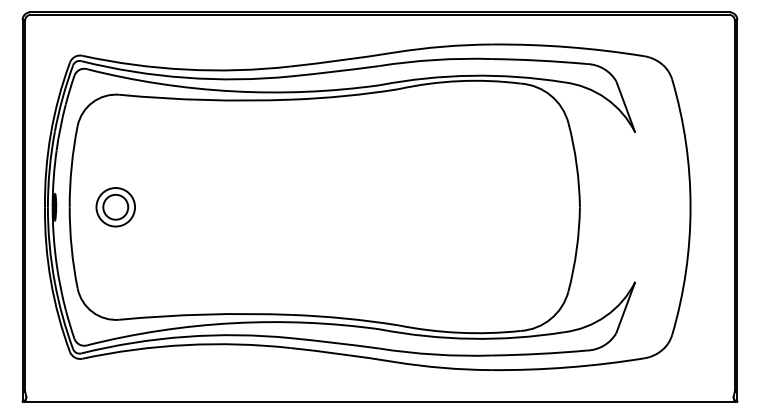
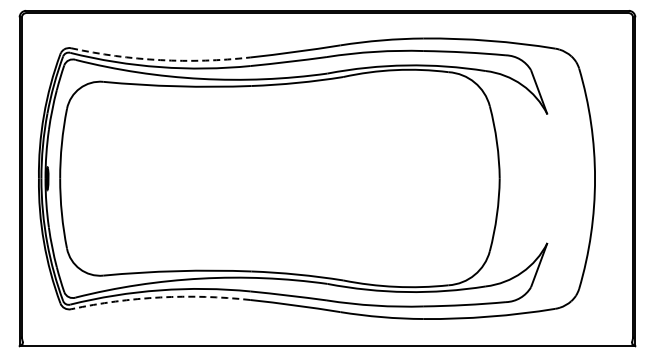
arc: (186, 70) -> (160, 60), solid -> dashed
part: (115, 207) -> (99, 178), removed
arc: (186, 345) -> (160, 297), solid -> dashed

